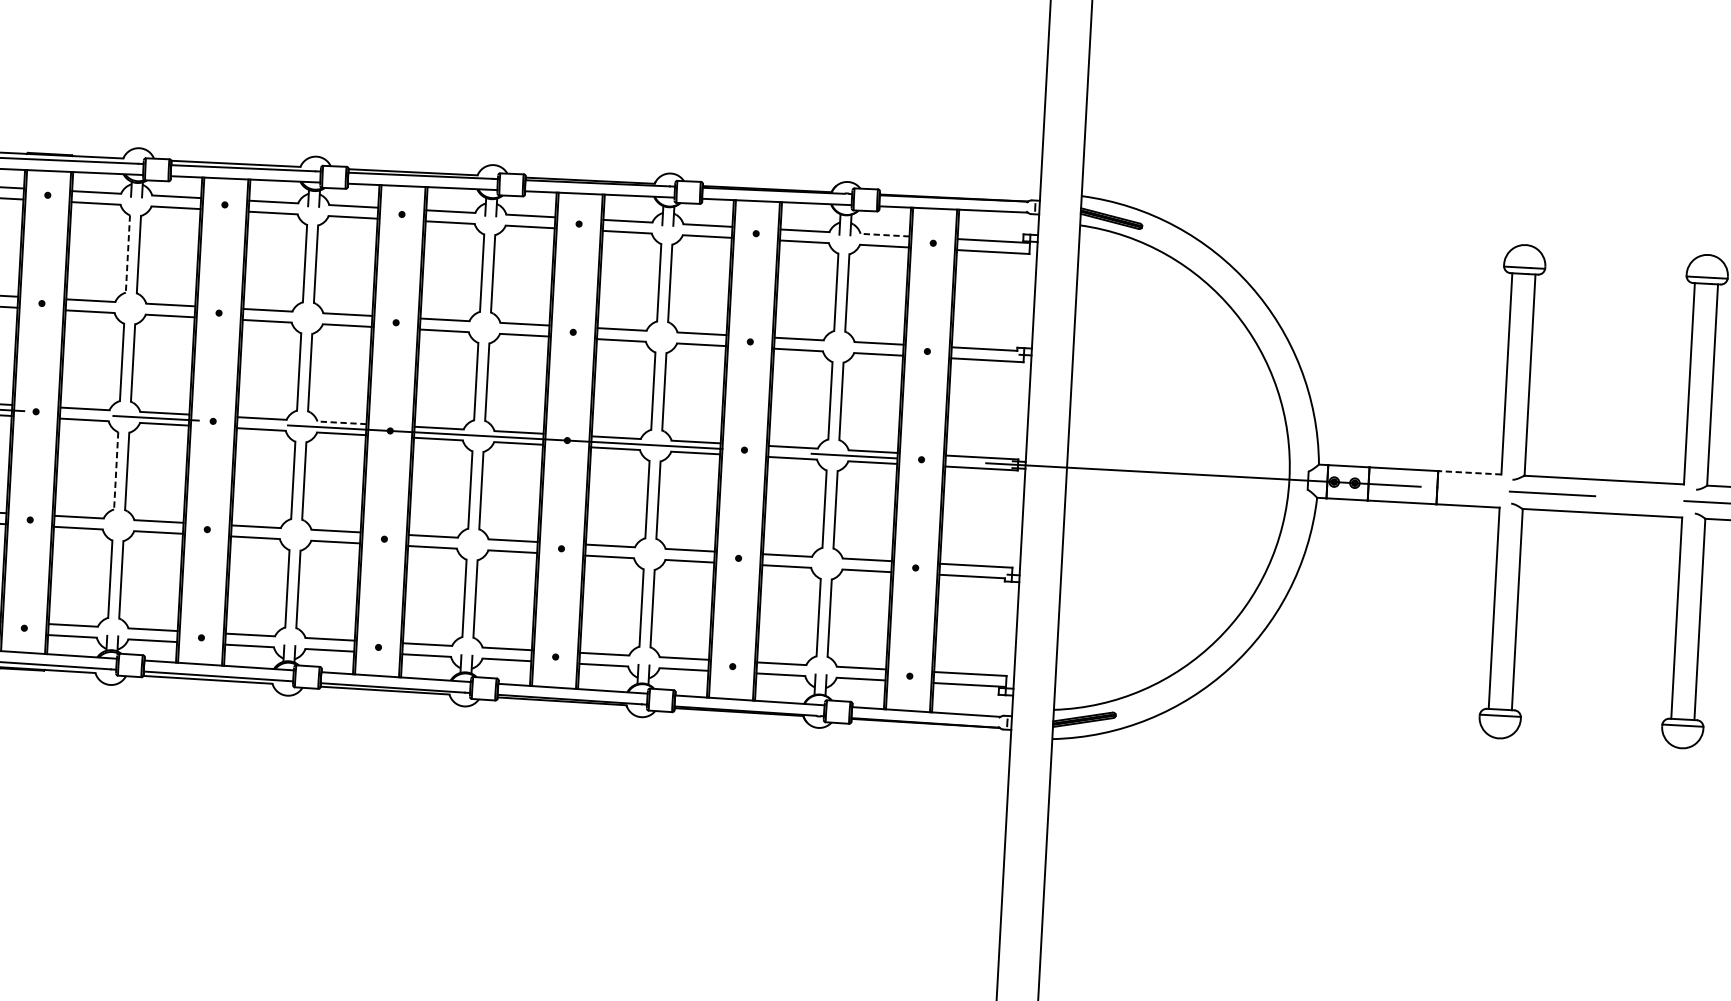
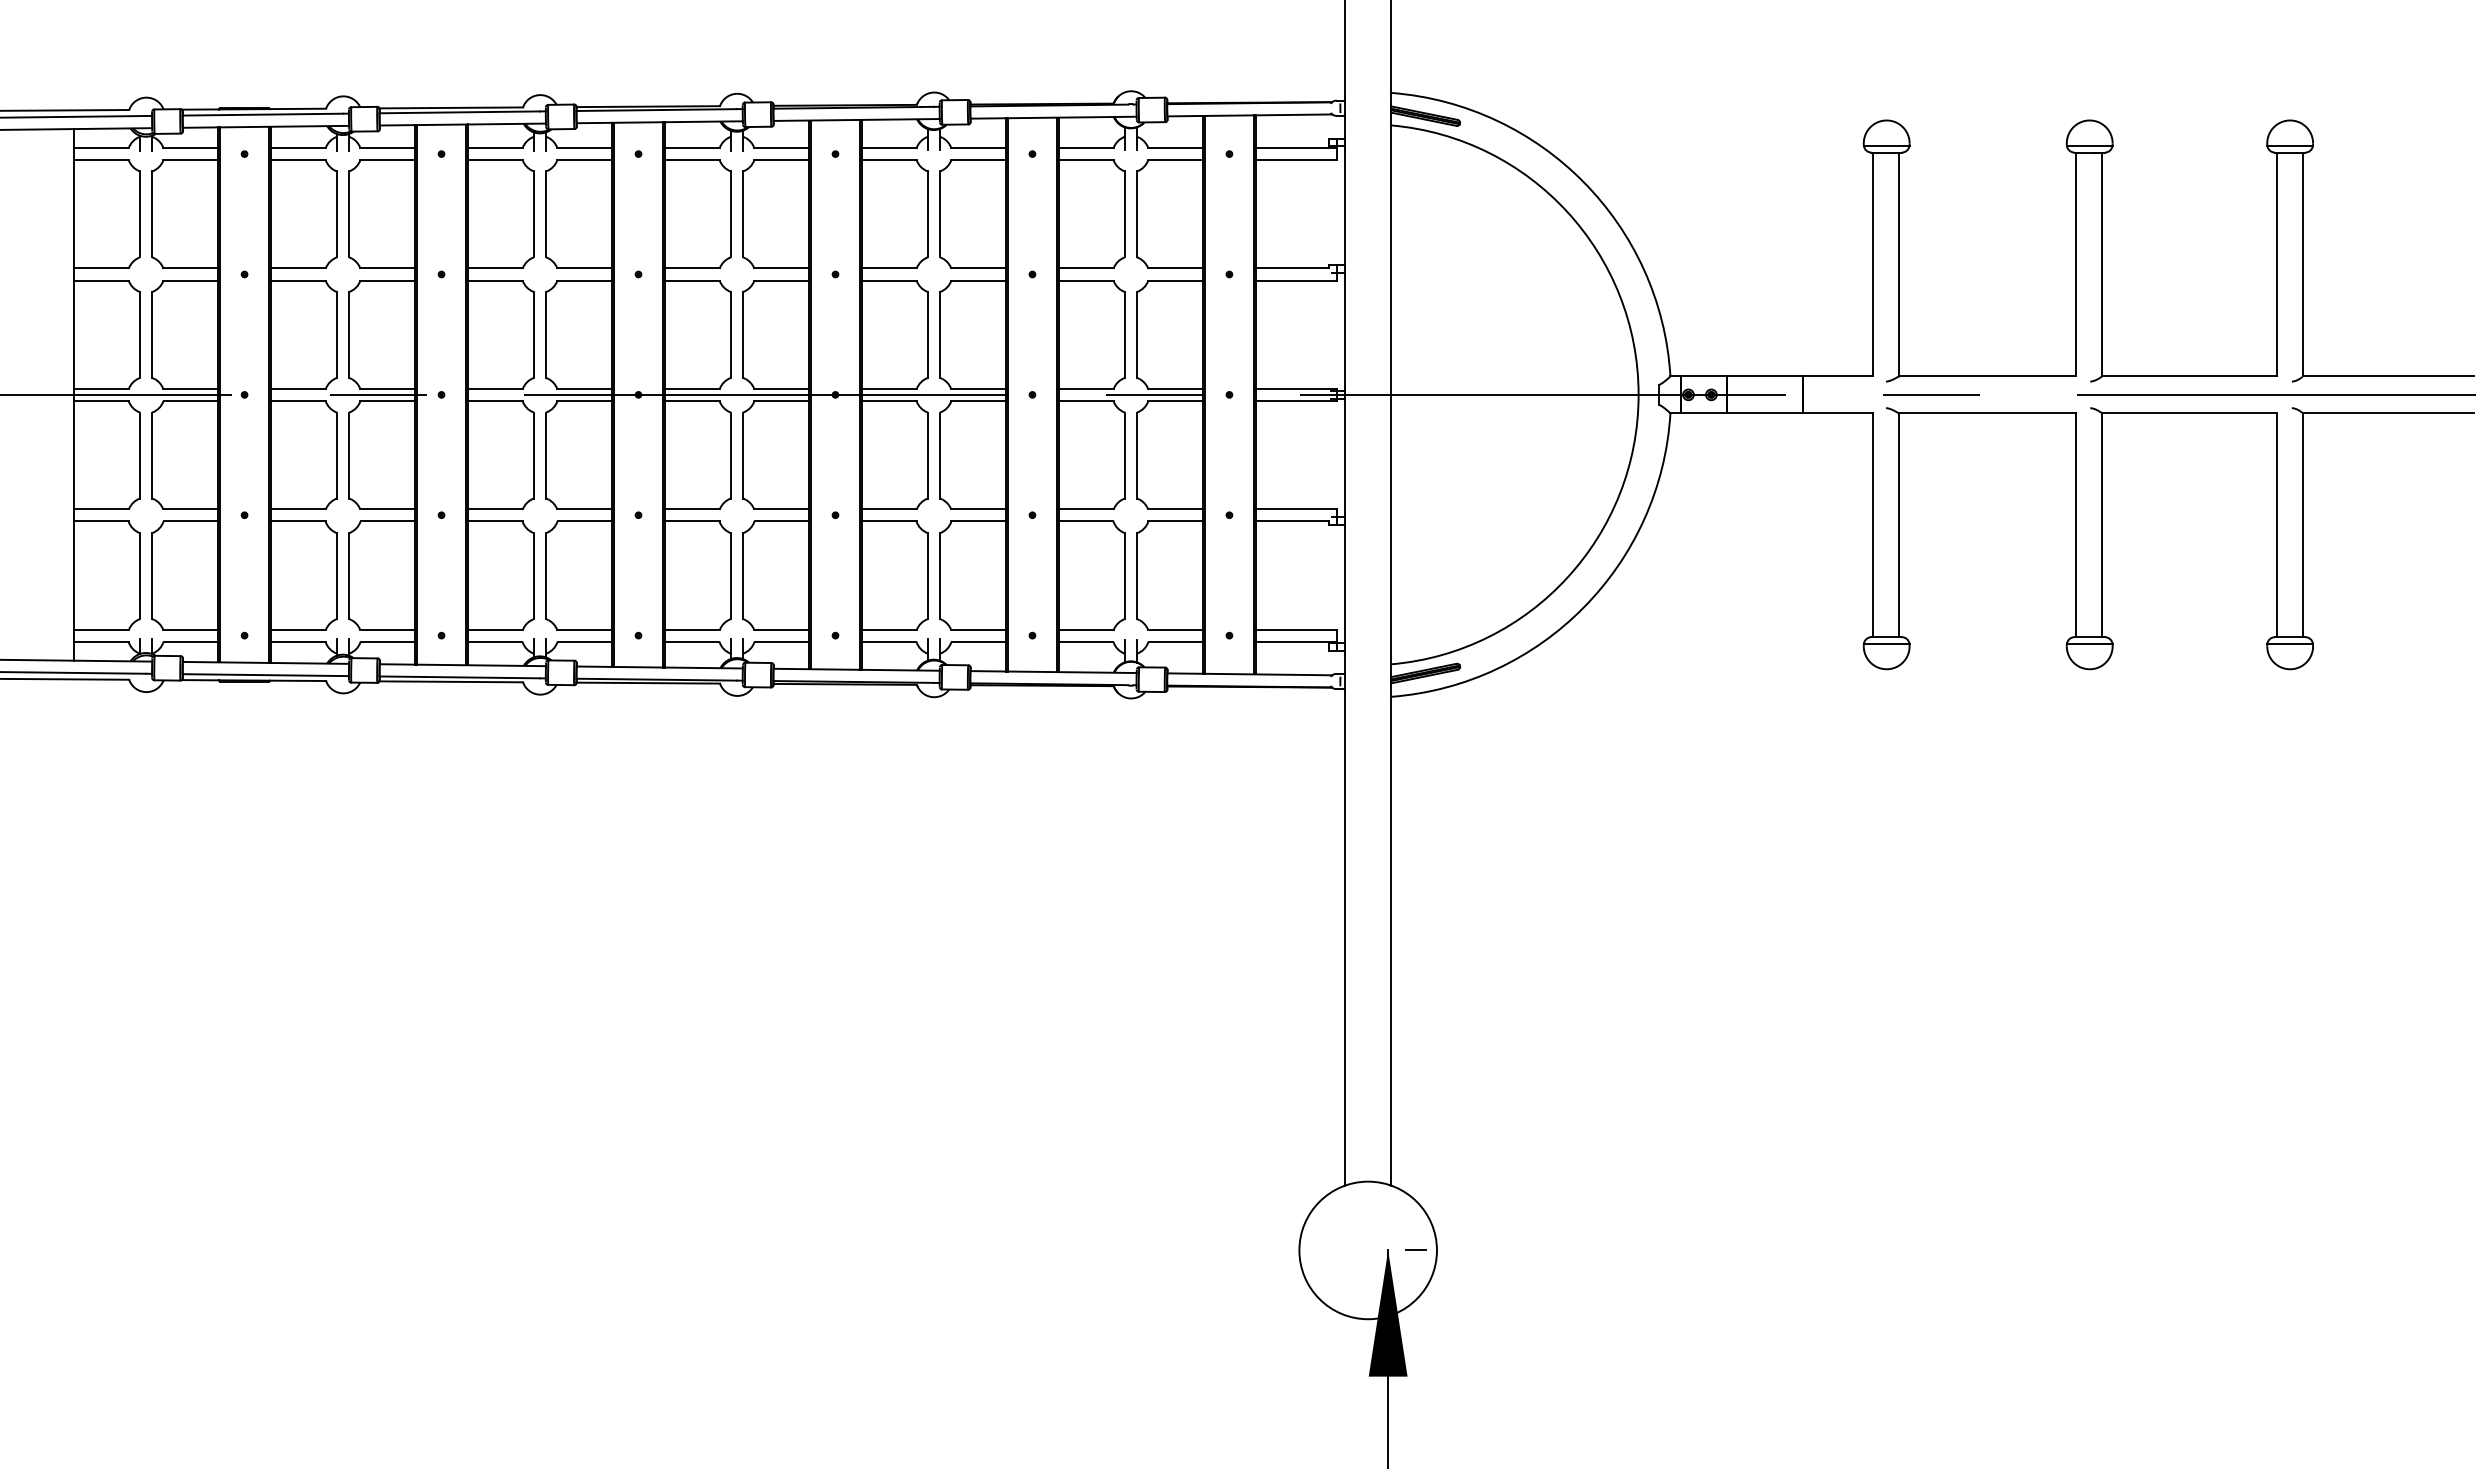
line: (884, 235) -> (1174, 148), dashed -> solid
line: (127, 254) -> (336, 214), dashed -> solid
line: (341, 422) -> (583, 388), dashed -> solid
line: (115, 470) -> (336, 455), dashed -> solid
line: (1469, 472) -> (1837, 376), dashed -> solid

